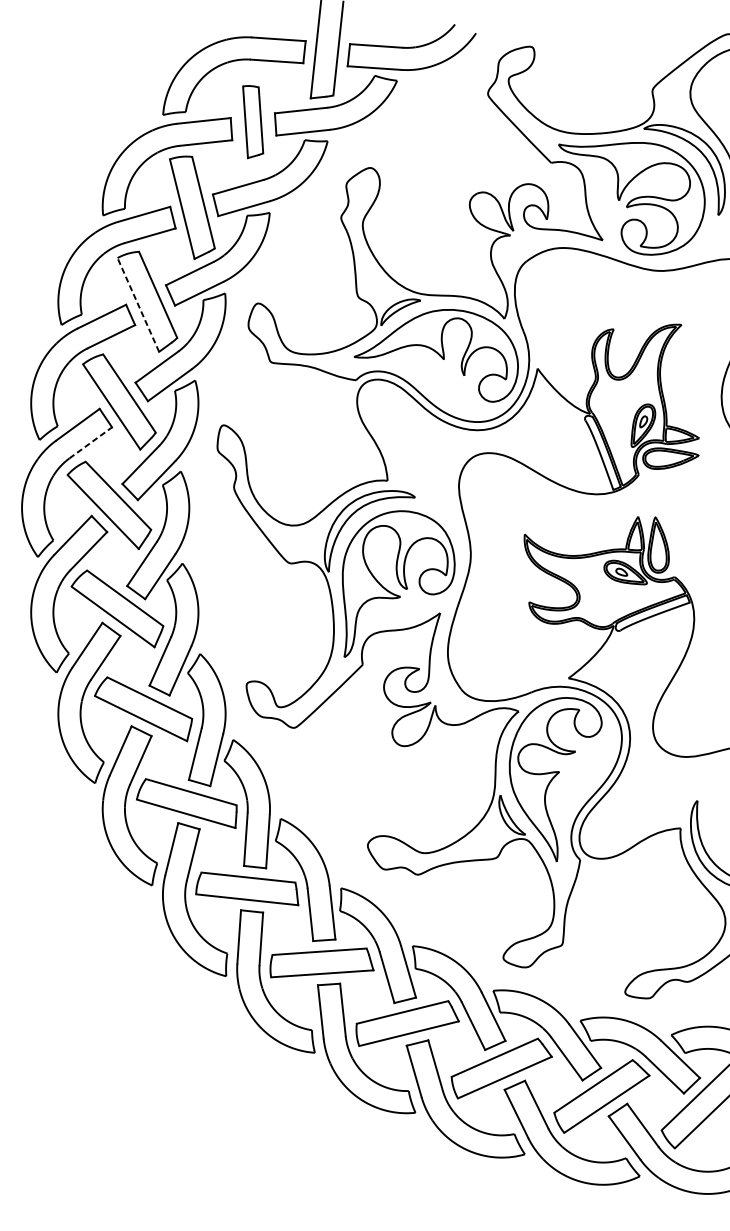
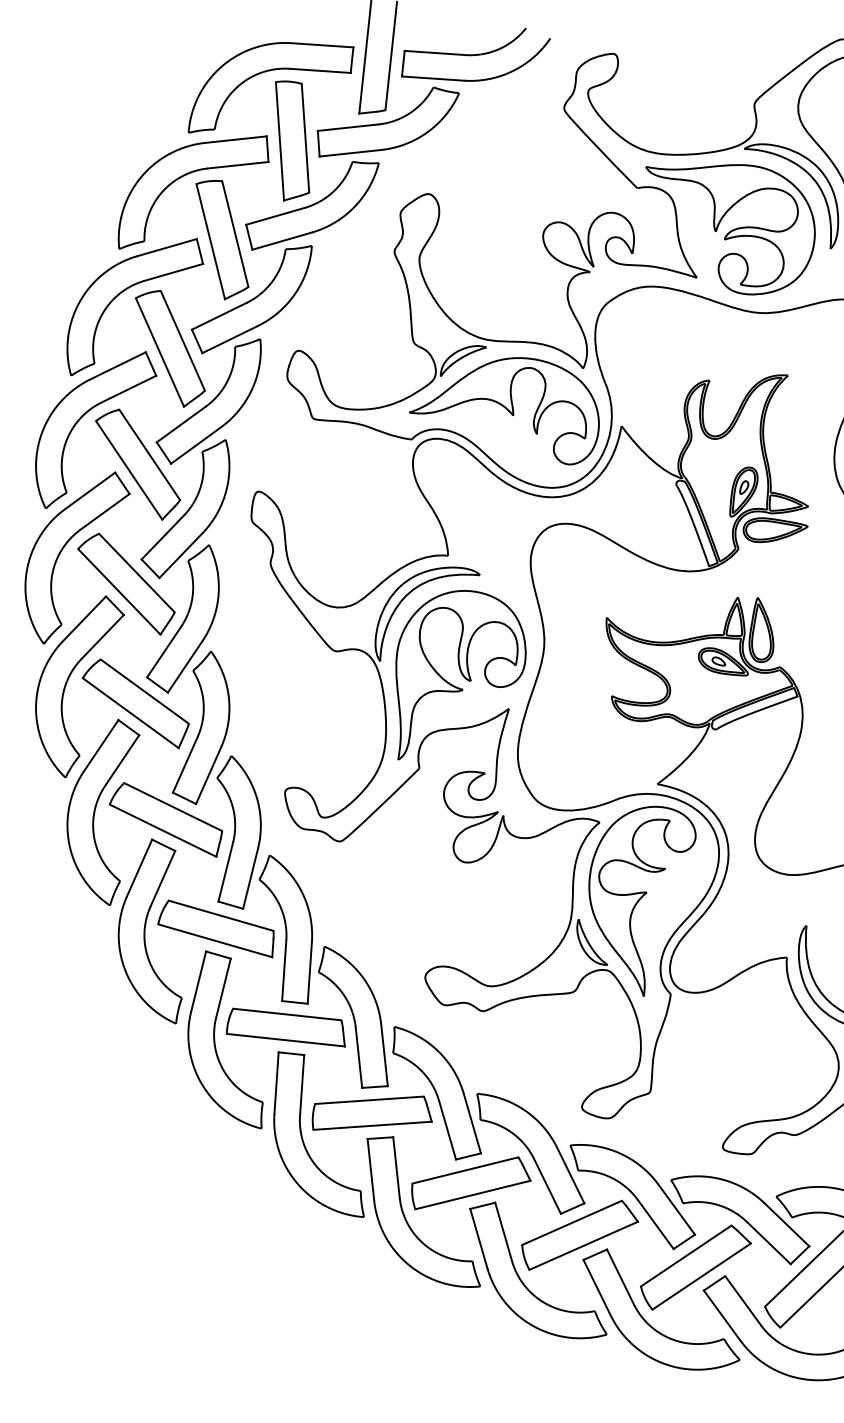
part: (252, 121) -> (292, 140), size x1.43
line: (137, 305) -> (159, 352), dashed -> solid
line: (91, 442) -> (105, 511), dashed -> solid

